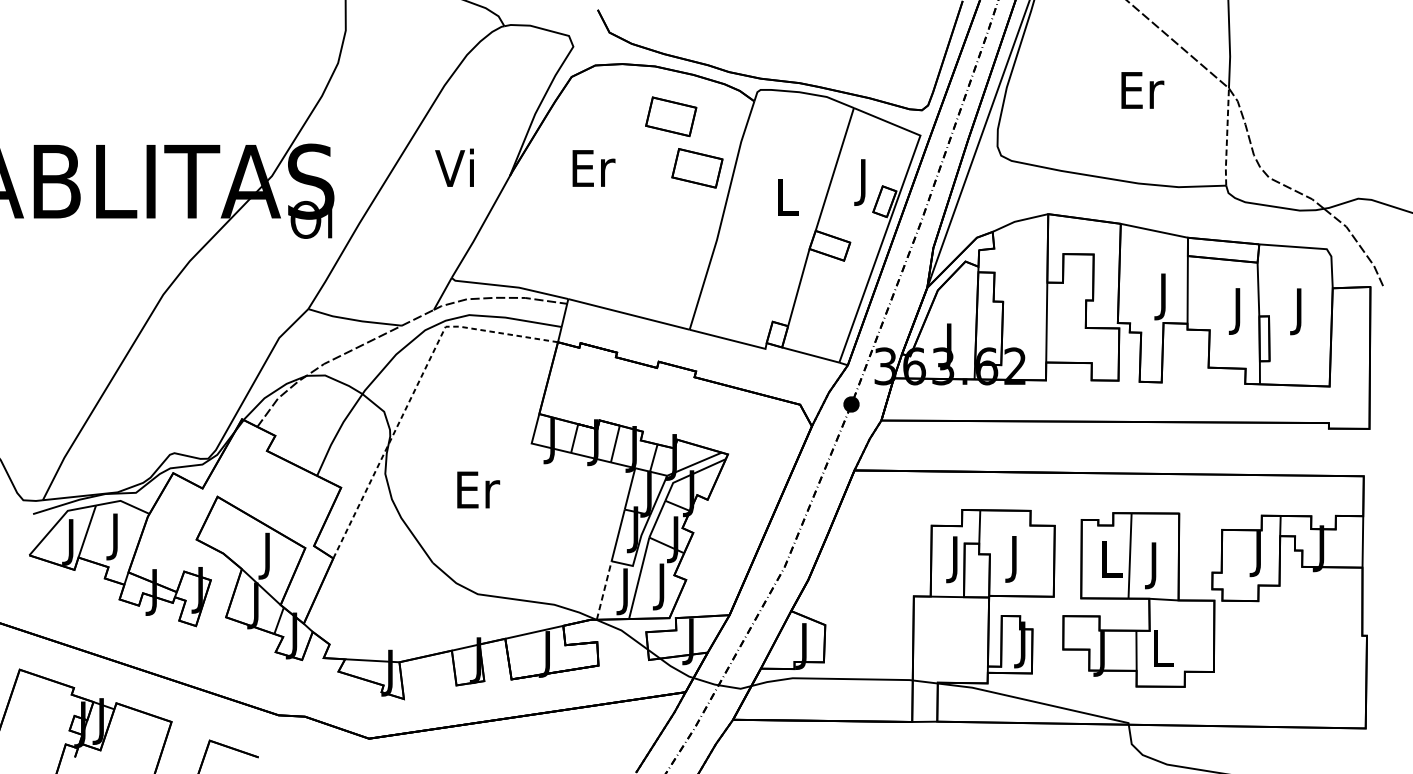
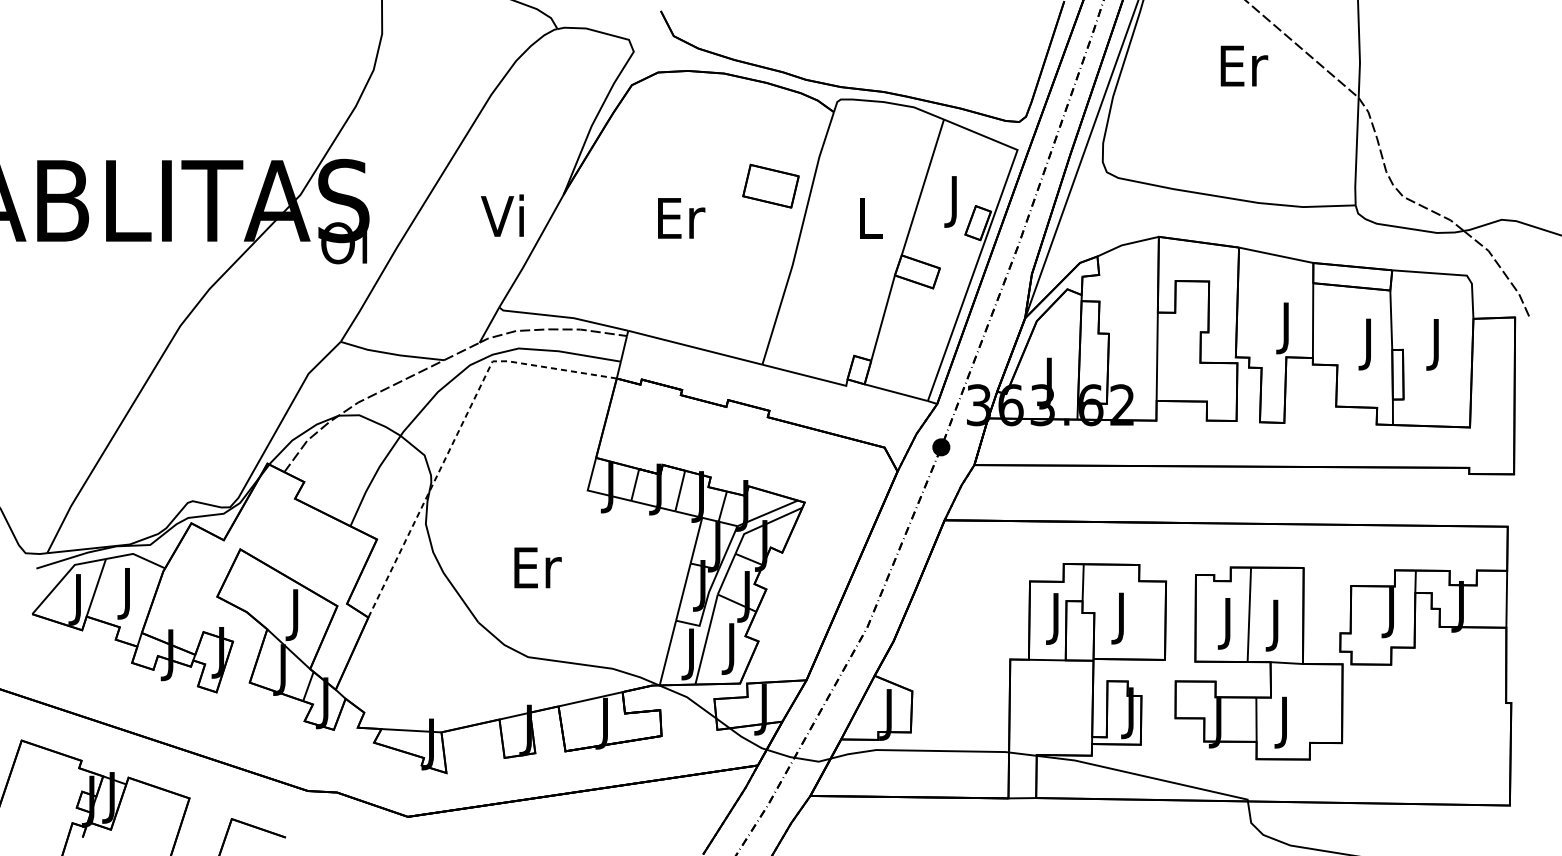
text: (1142, 89) -> (1244, 65), moved
part: (670, 116) -> (741, 128), removed
line: (1226, 137) -> (1356, 152), dashed -> solid
text: (454, 167) -> (502, 215), moved
text: (593, 168) -> (681, 218), moved
text: (478, 489) -> (537, 567), moved
text: (1112, 563) -> (1229, 623), L -> J
line: (604, 590) -> (668, 652), dashed -> solid
text: (1162, 653) -> (1285, 722), L -> J

